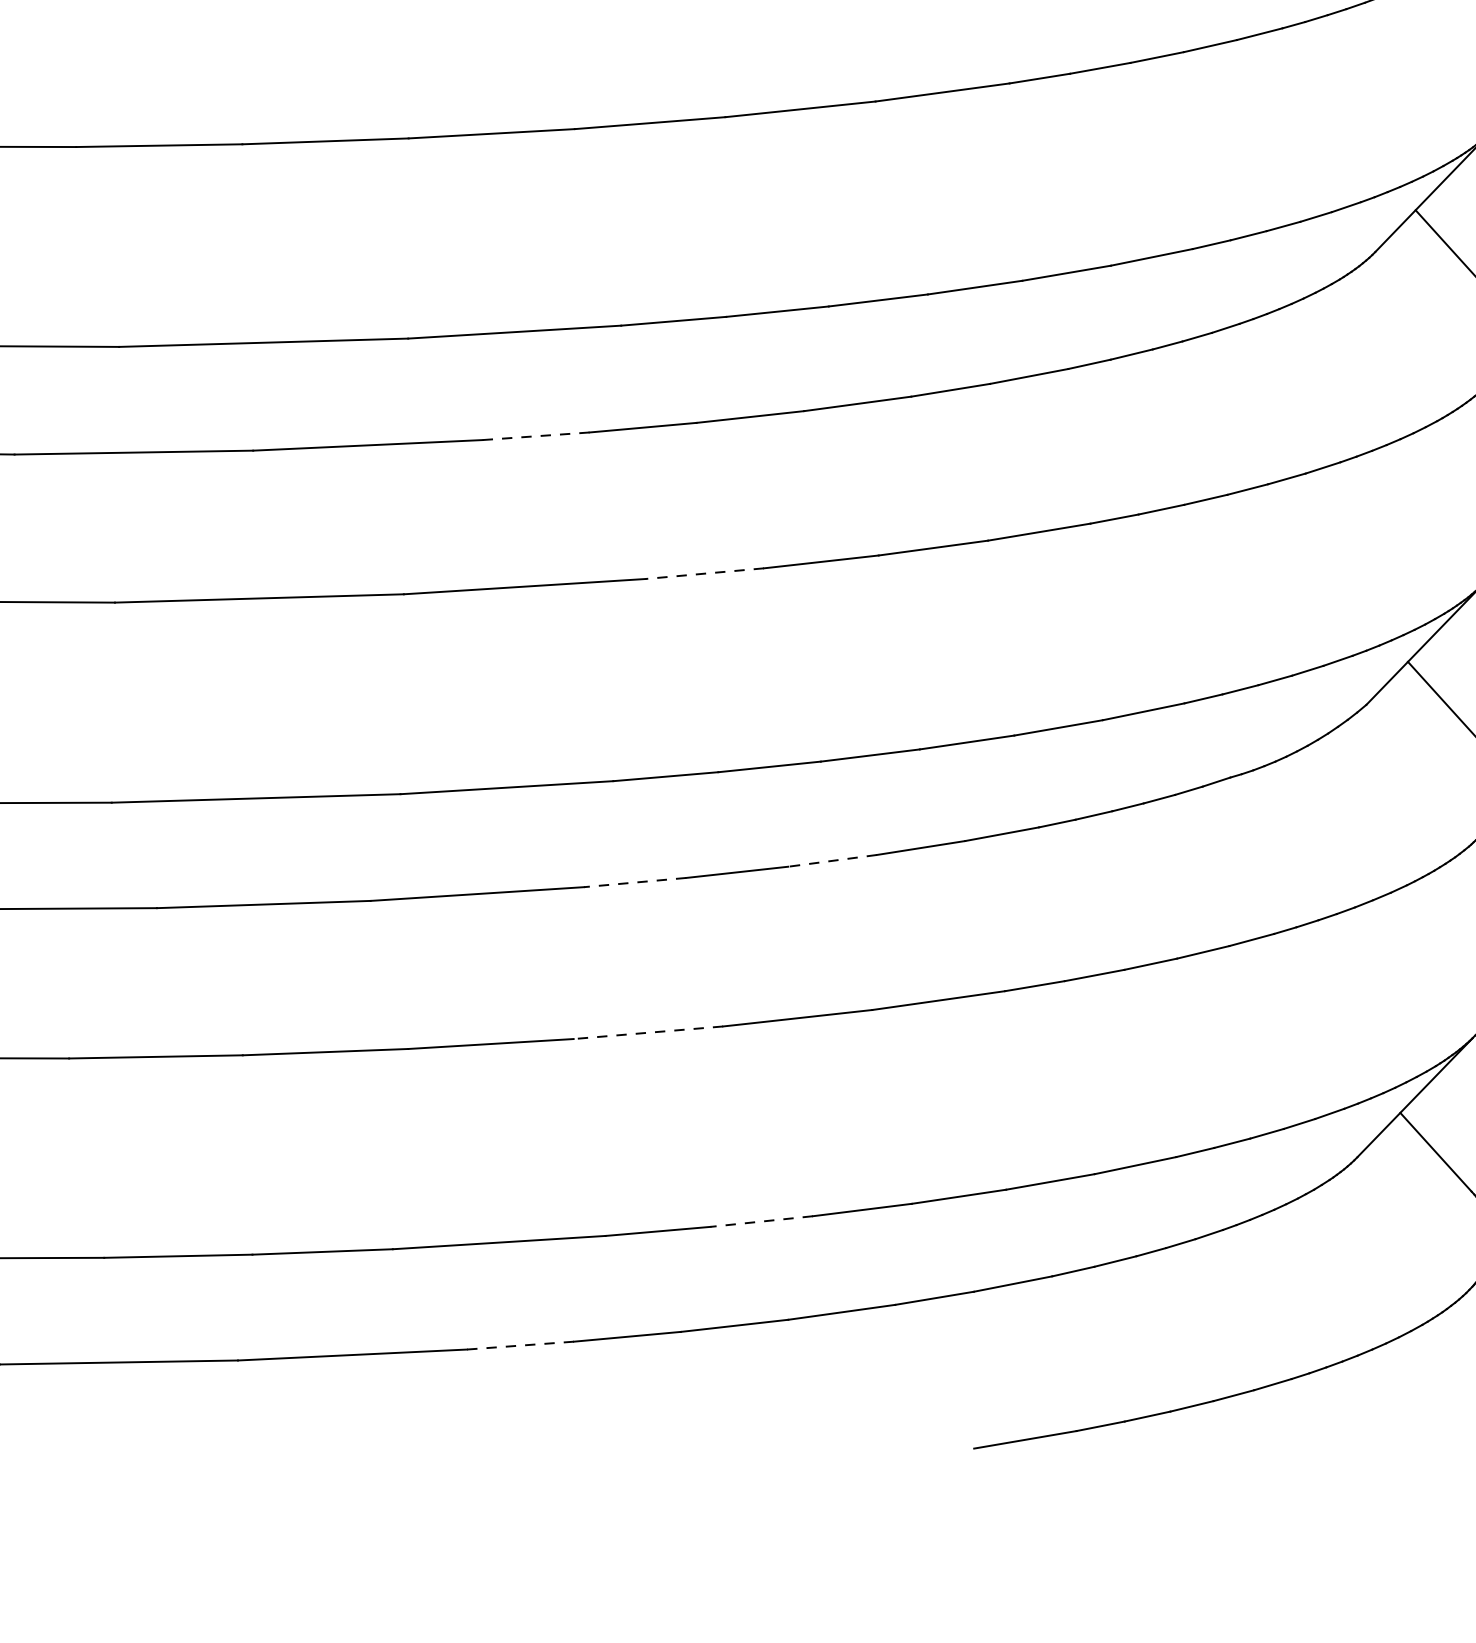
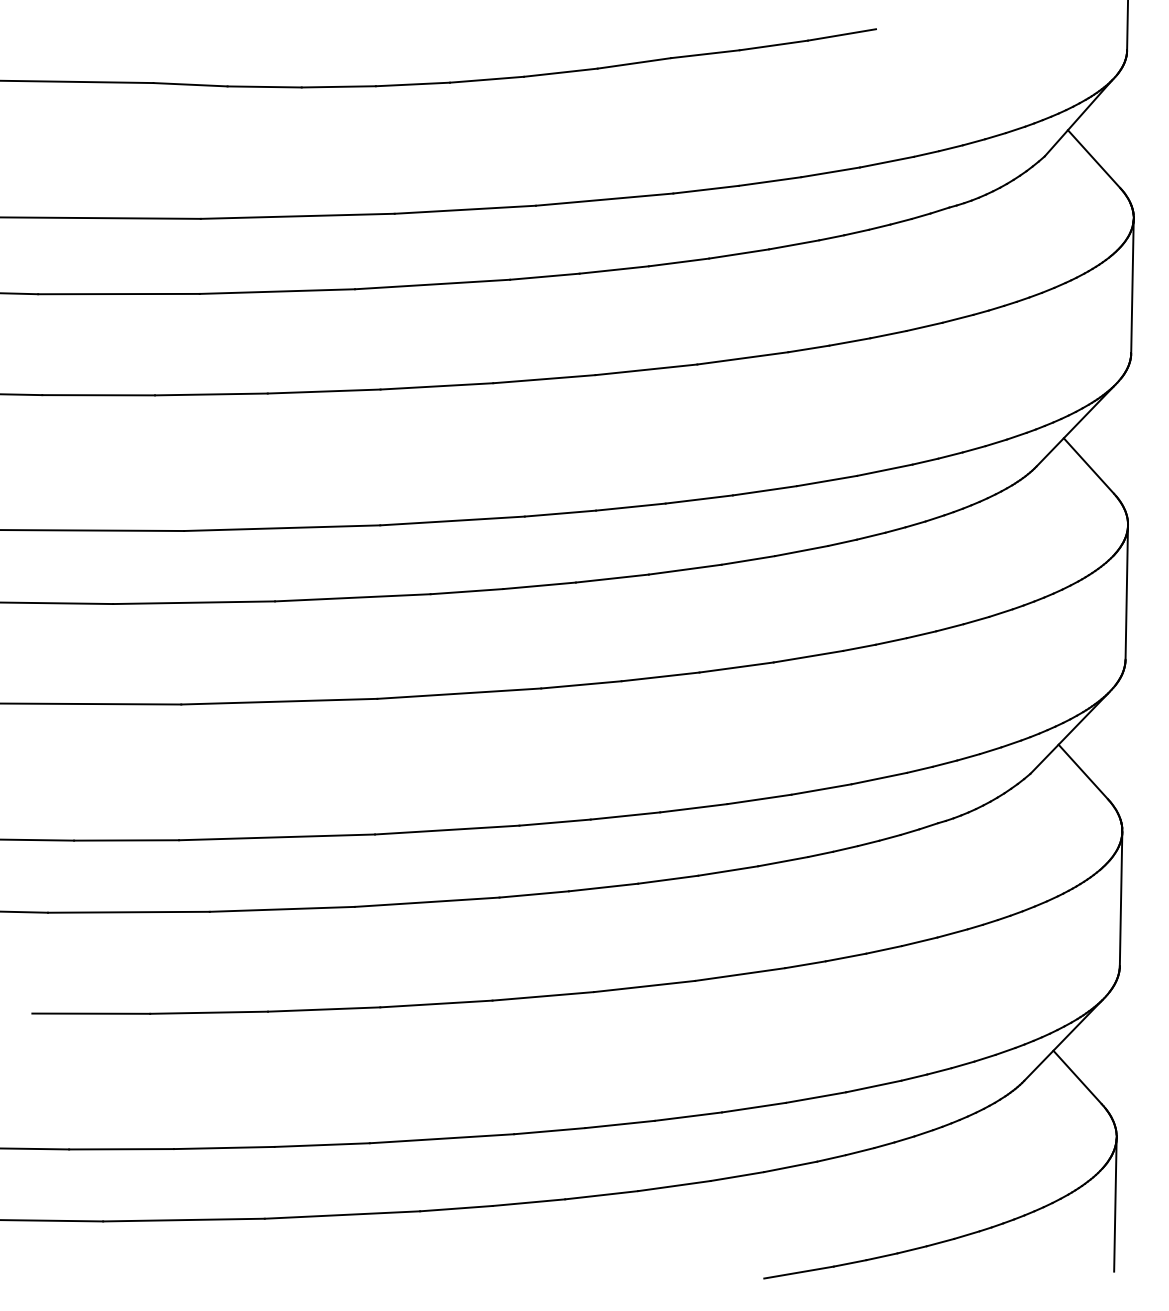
line: (535, 436) -> (466, 591), dashed -> solid
line: (703, 573) -> (580, 684), dashed -> solid
line: (831, 860) -> (667, 879), dashed -> solid
line: (635, 882) -> (534, 894), dashed -> solid
line: (648, 1032) -> (543, 996), dashed -> solid
line: (762, 1221) -> (620, 1124), dashed -> solid
line: (519, 1345) -> (455, 1208), dashed -> solid

